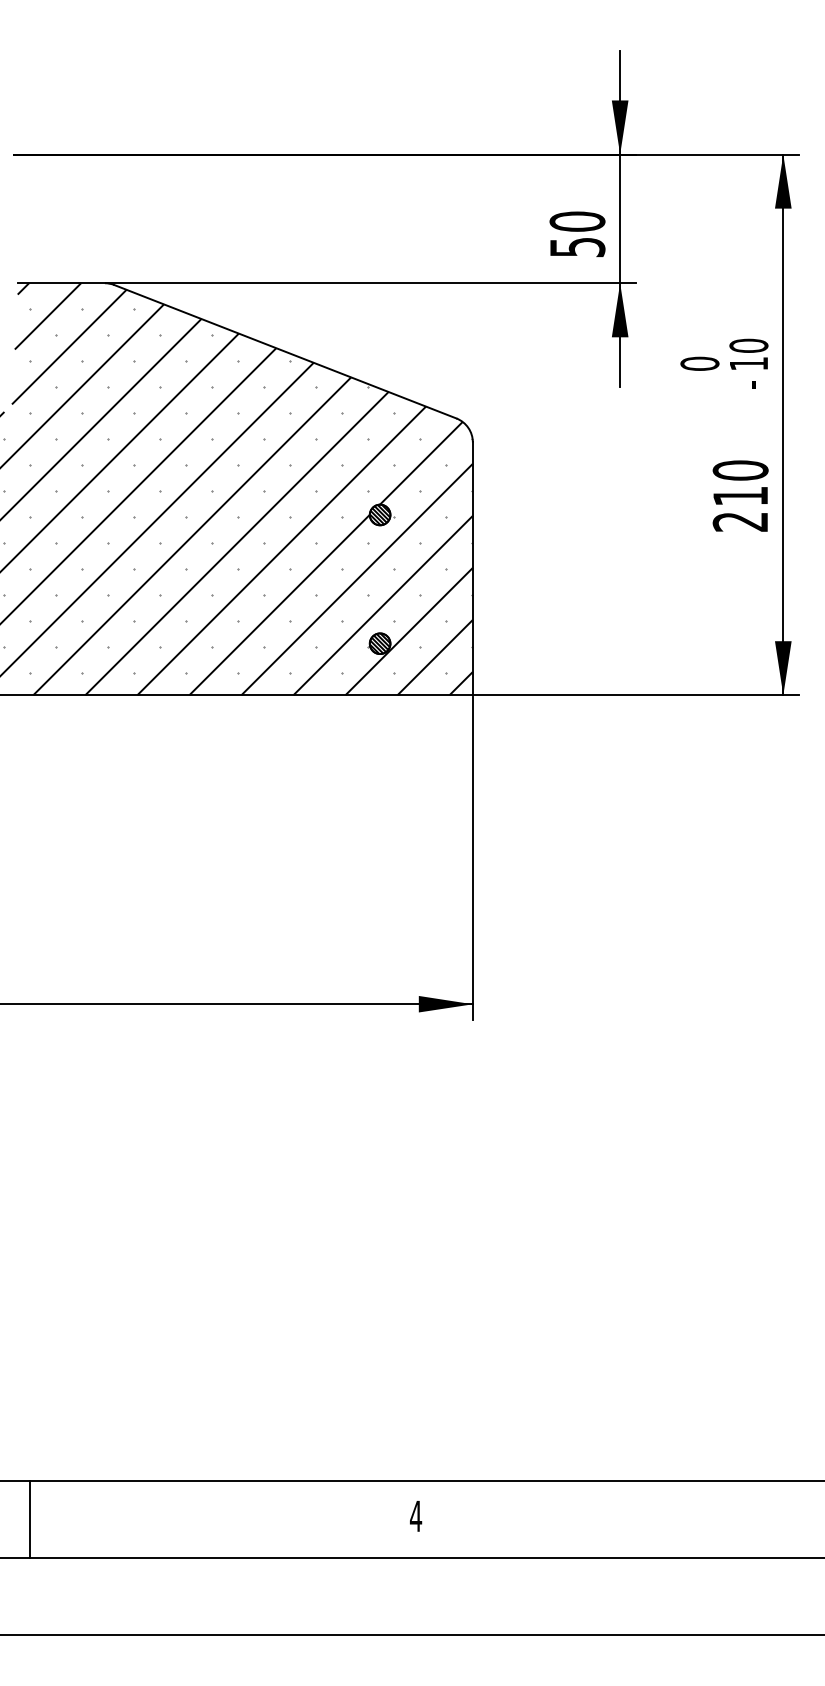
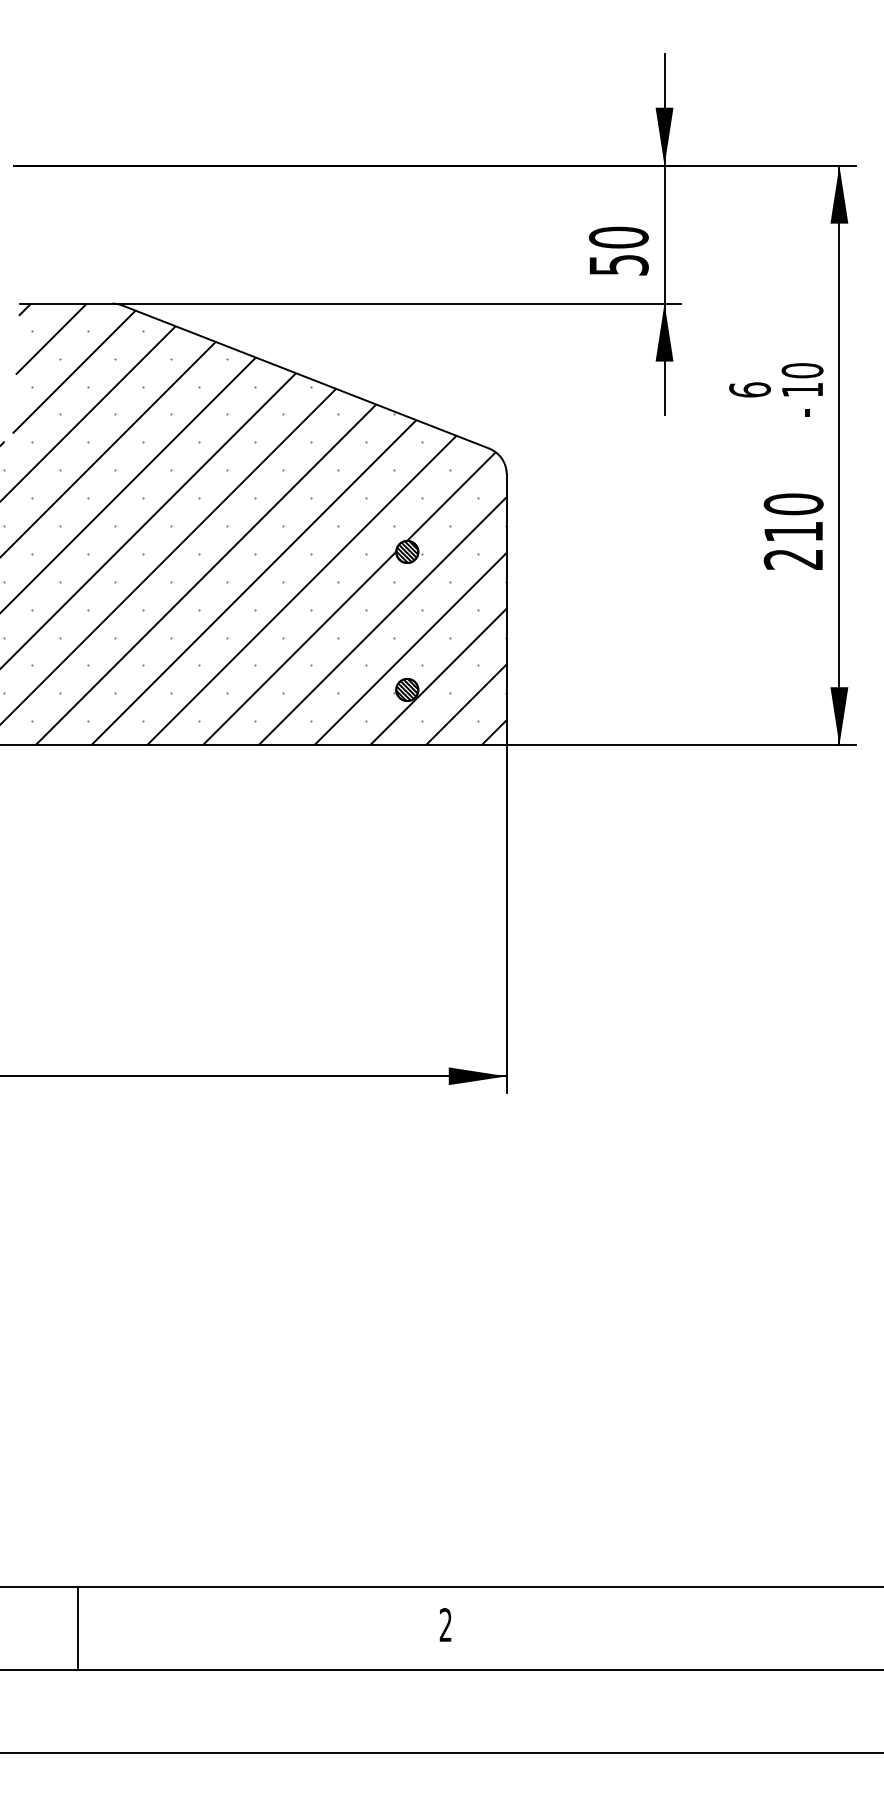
text: (699, 363) -> (749, 389), 0 -> 6
text: (415, 1515) -> (445, 1624), 4 -> 2
line: (29, 1519) -> (77, 1628), moved

